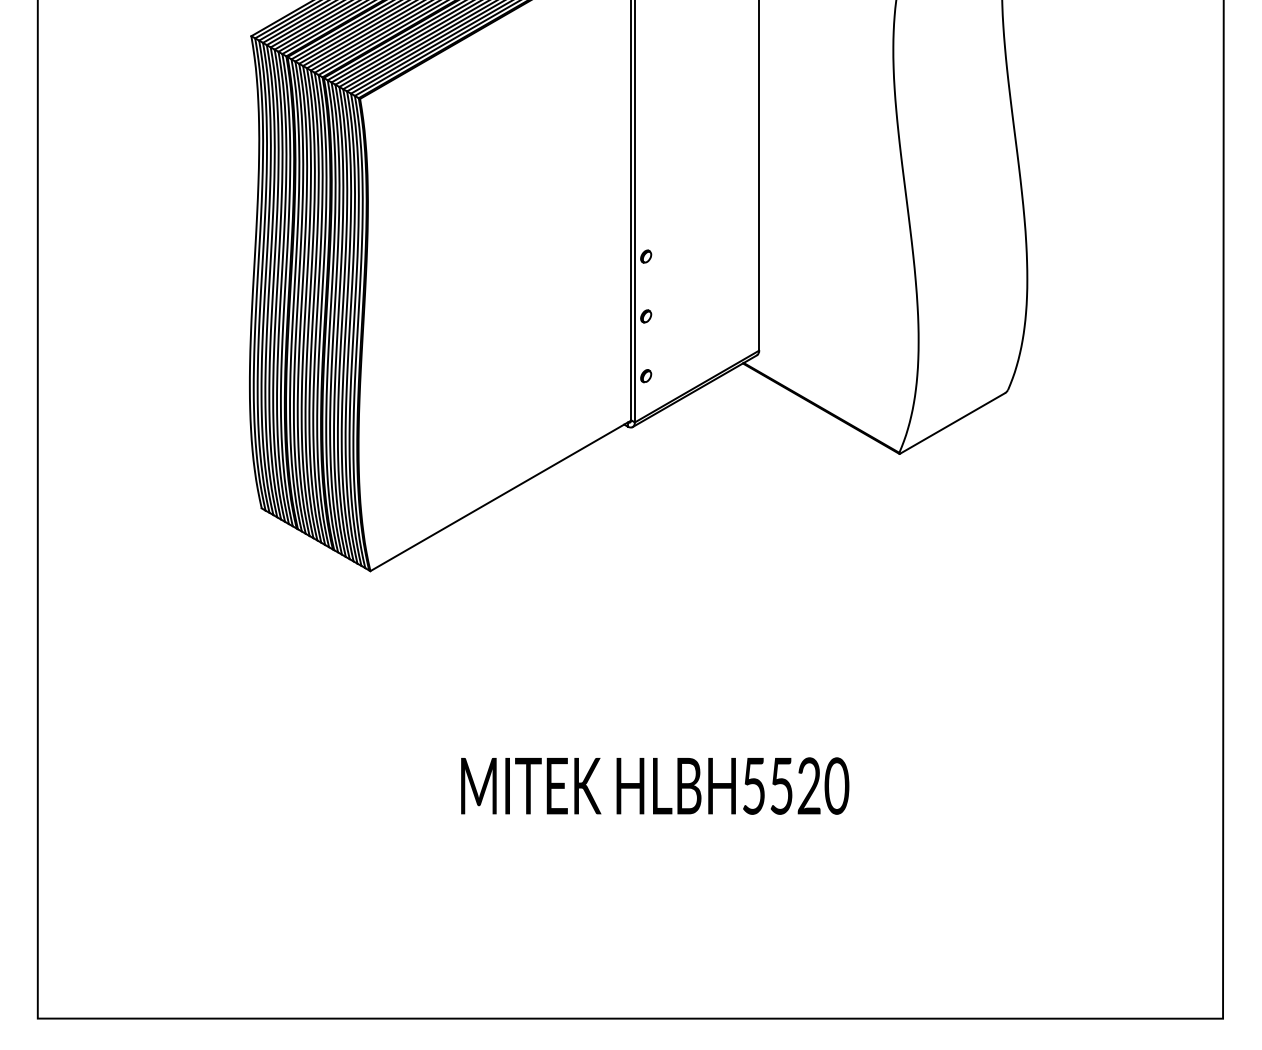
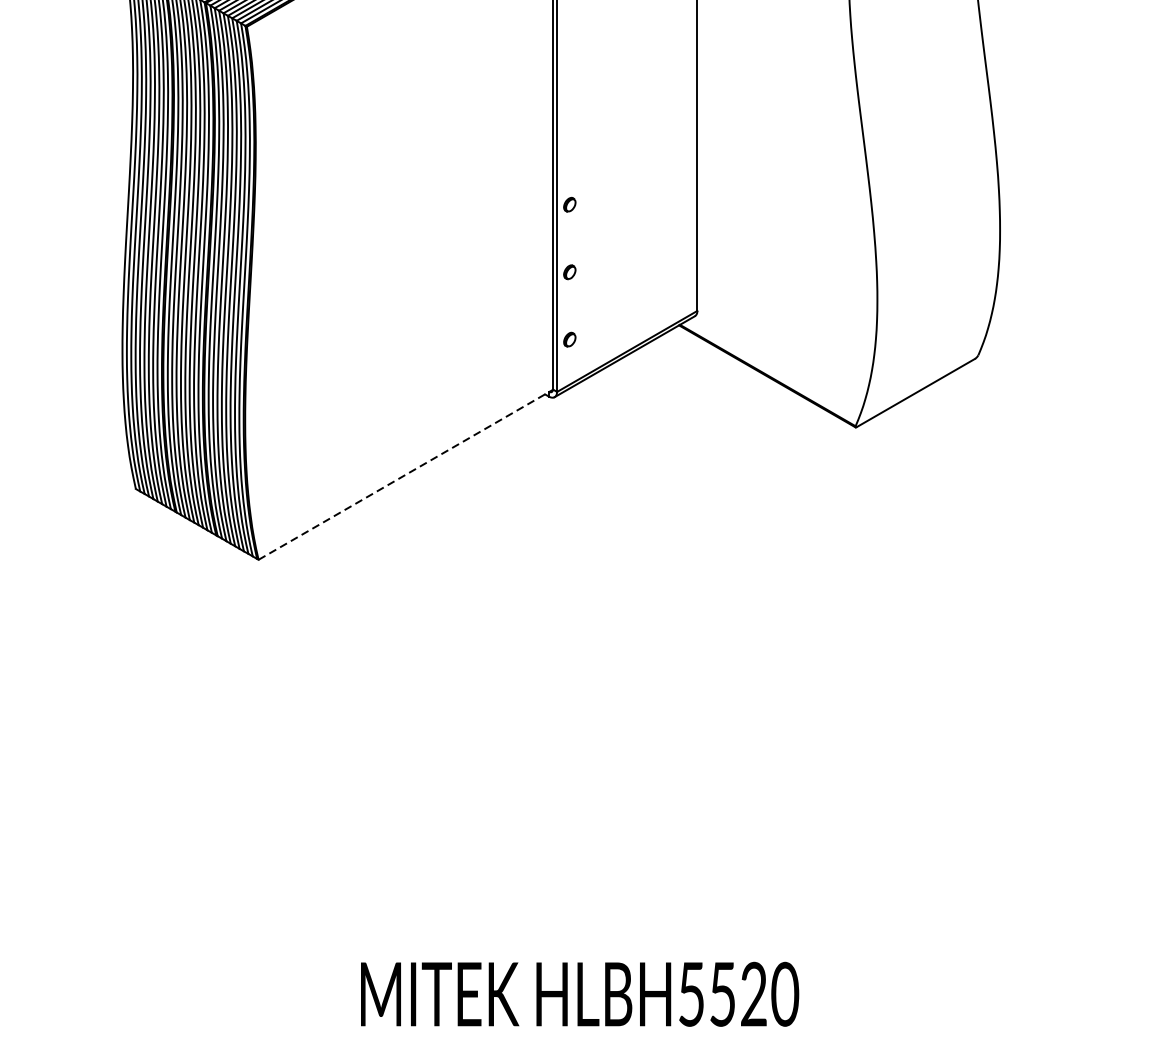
line: (499, 496) -> (404, 475), solid -> dashed
text: (655, 785) -> (580, 993), moved

